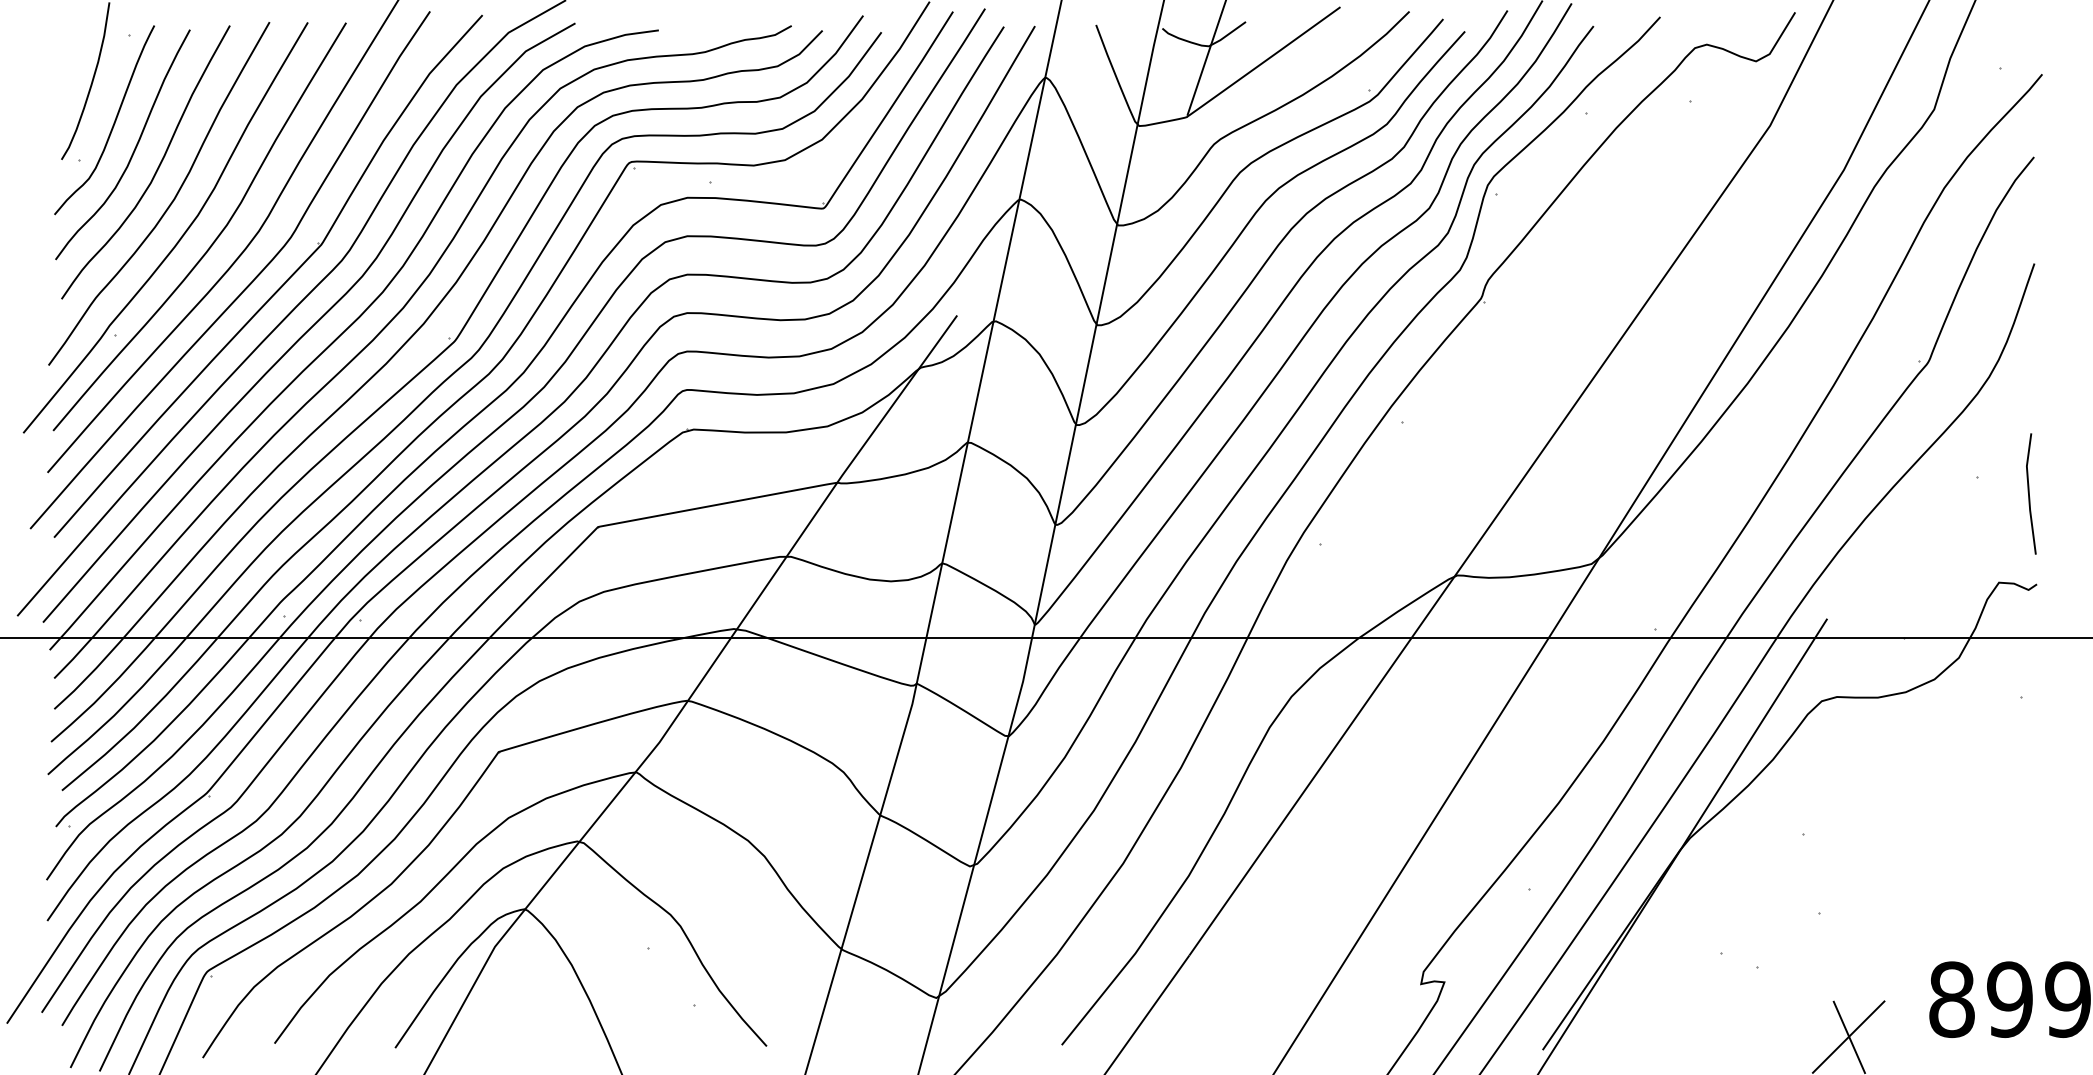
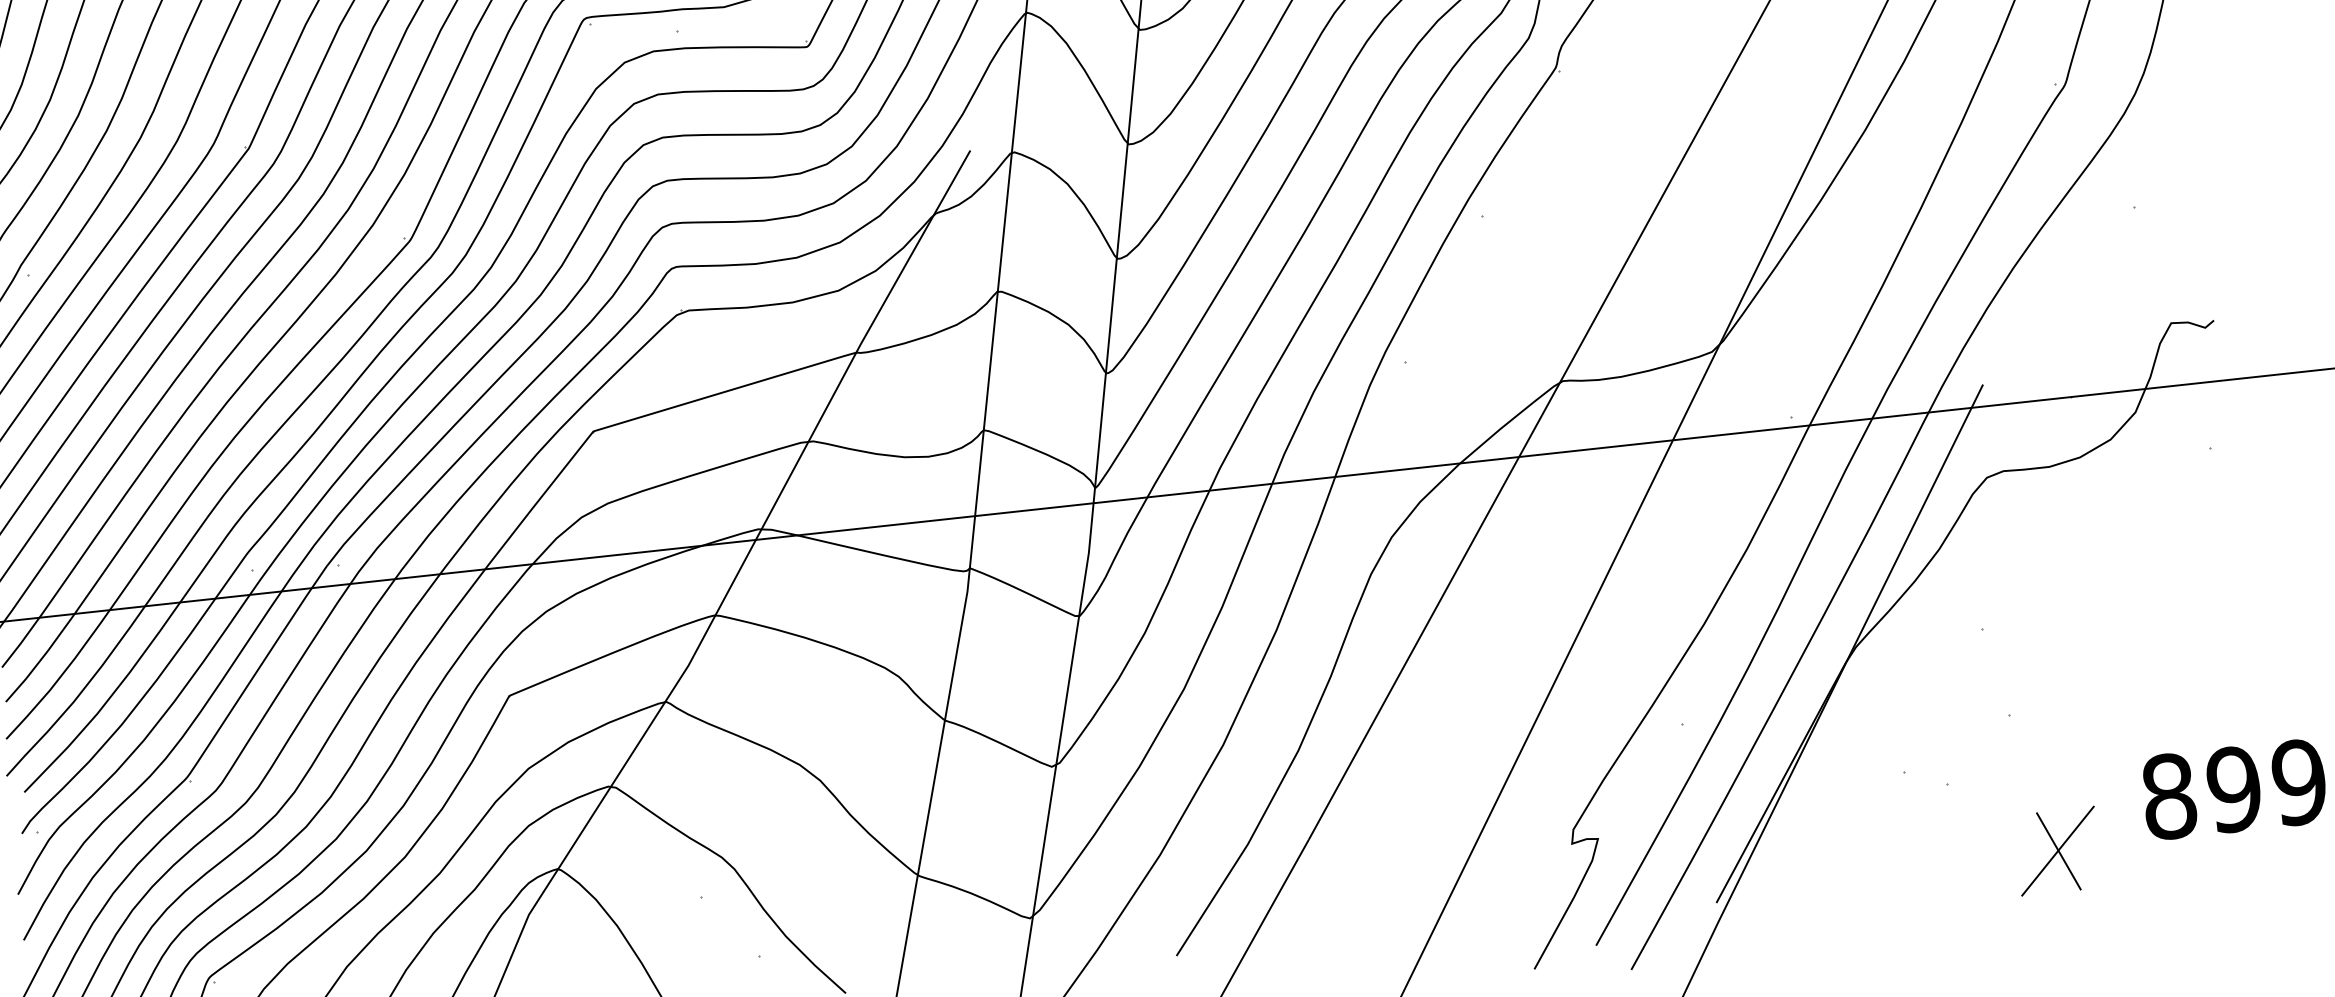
line: (2029, 493) -> (2194, 219), removed

